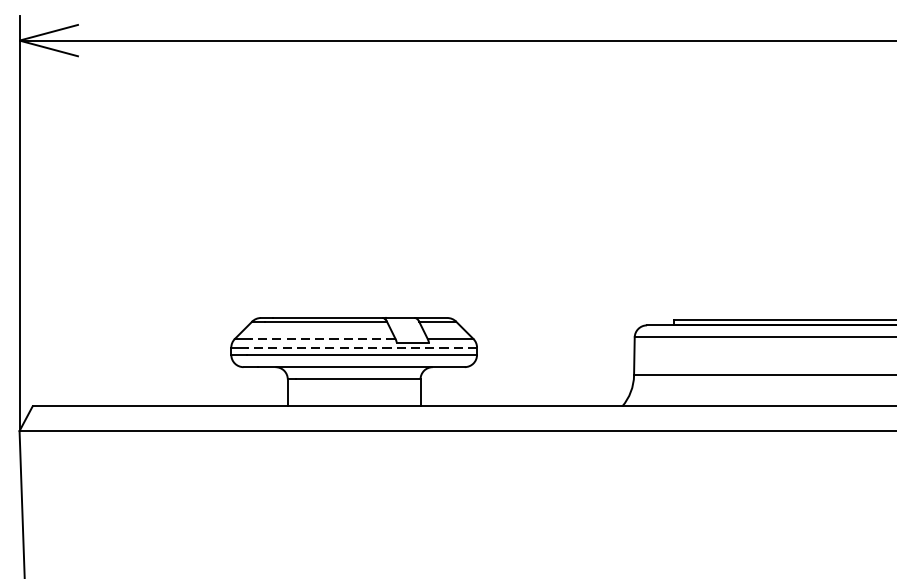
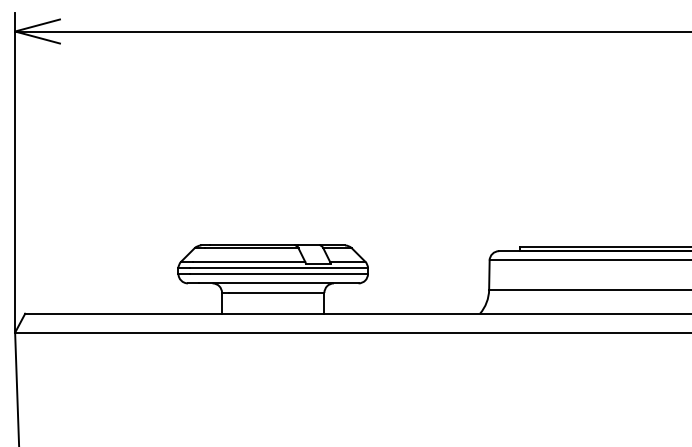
line: (322, 338) -> (248, 261), dashed -> solid
line: (362, 347) -> (279, 268), dashed -> solid

